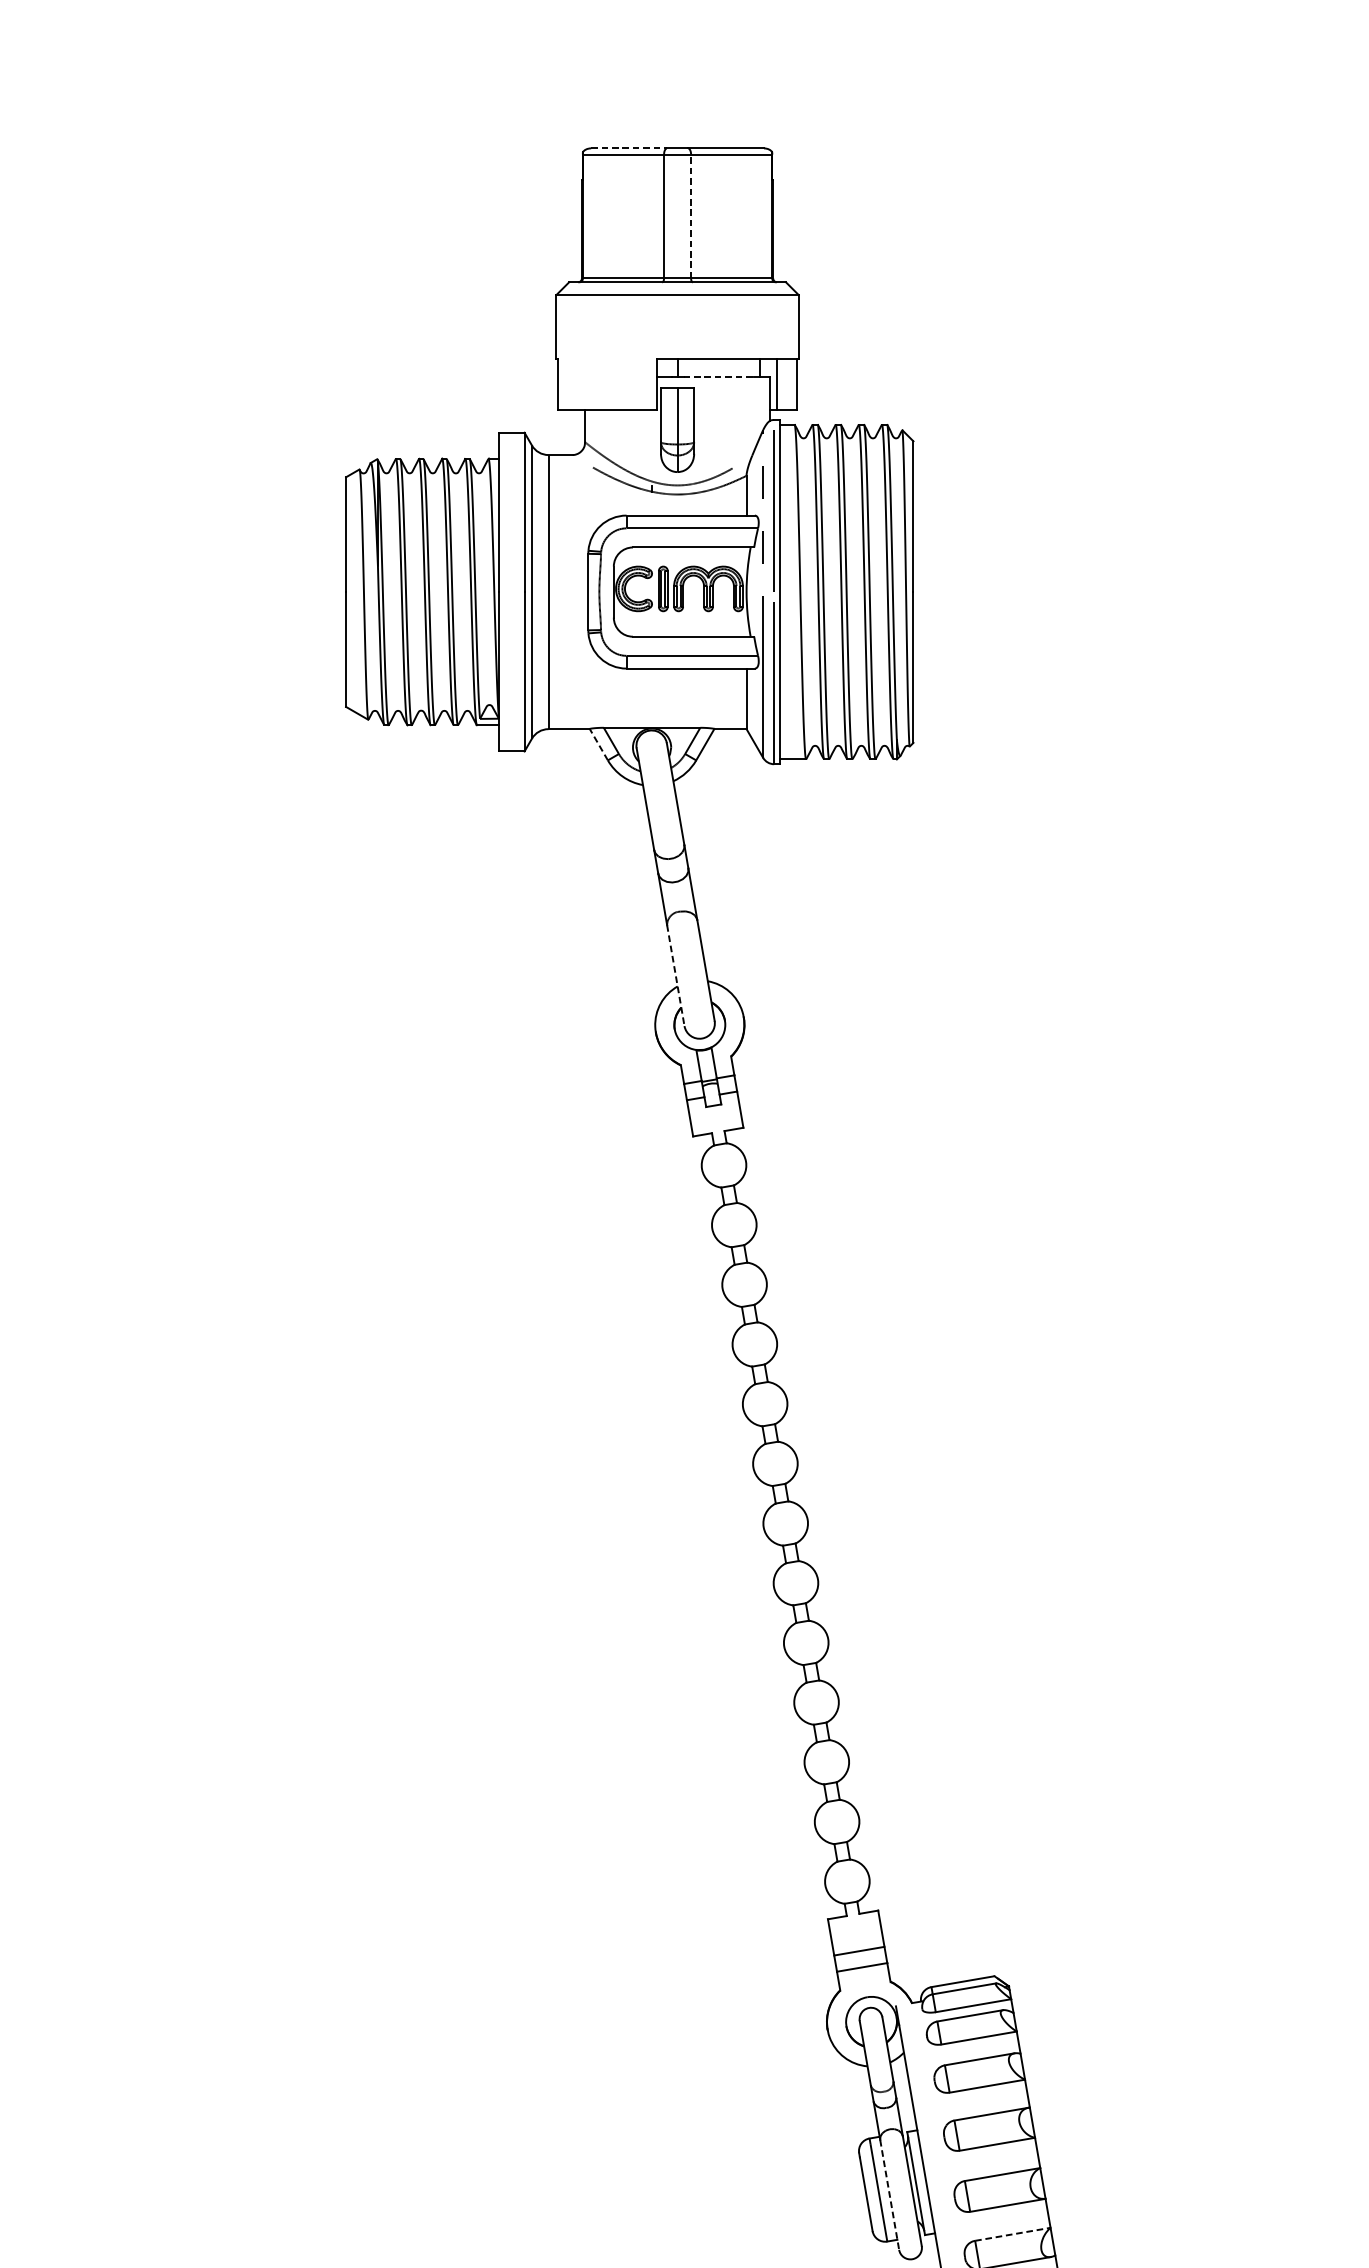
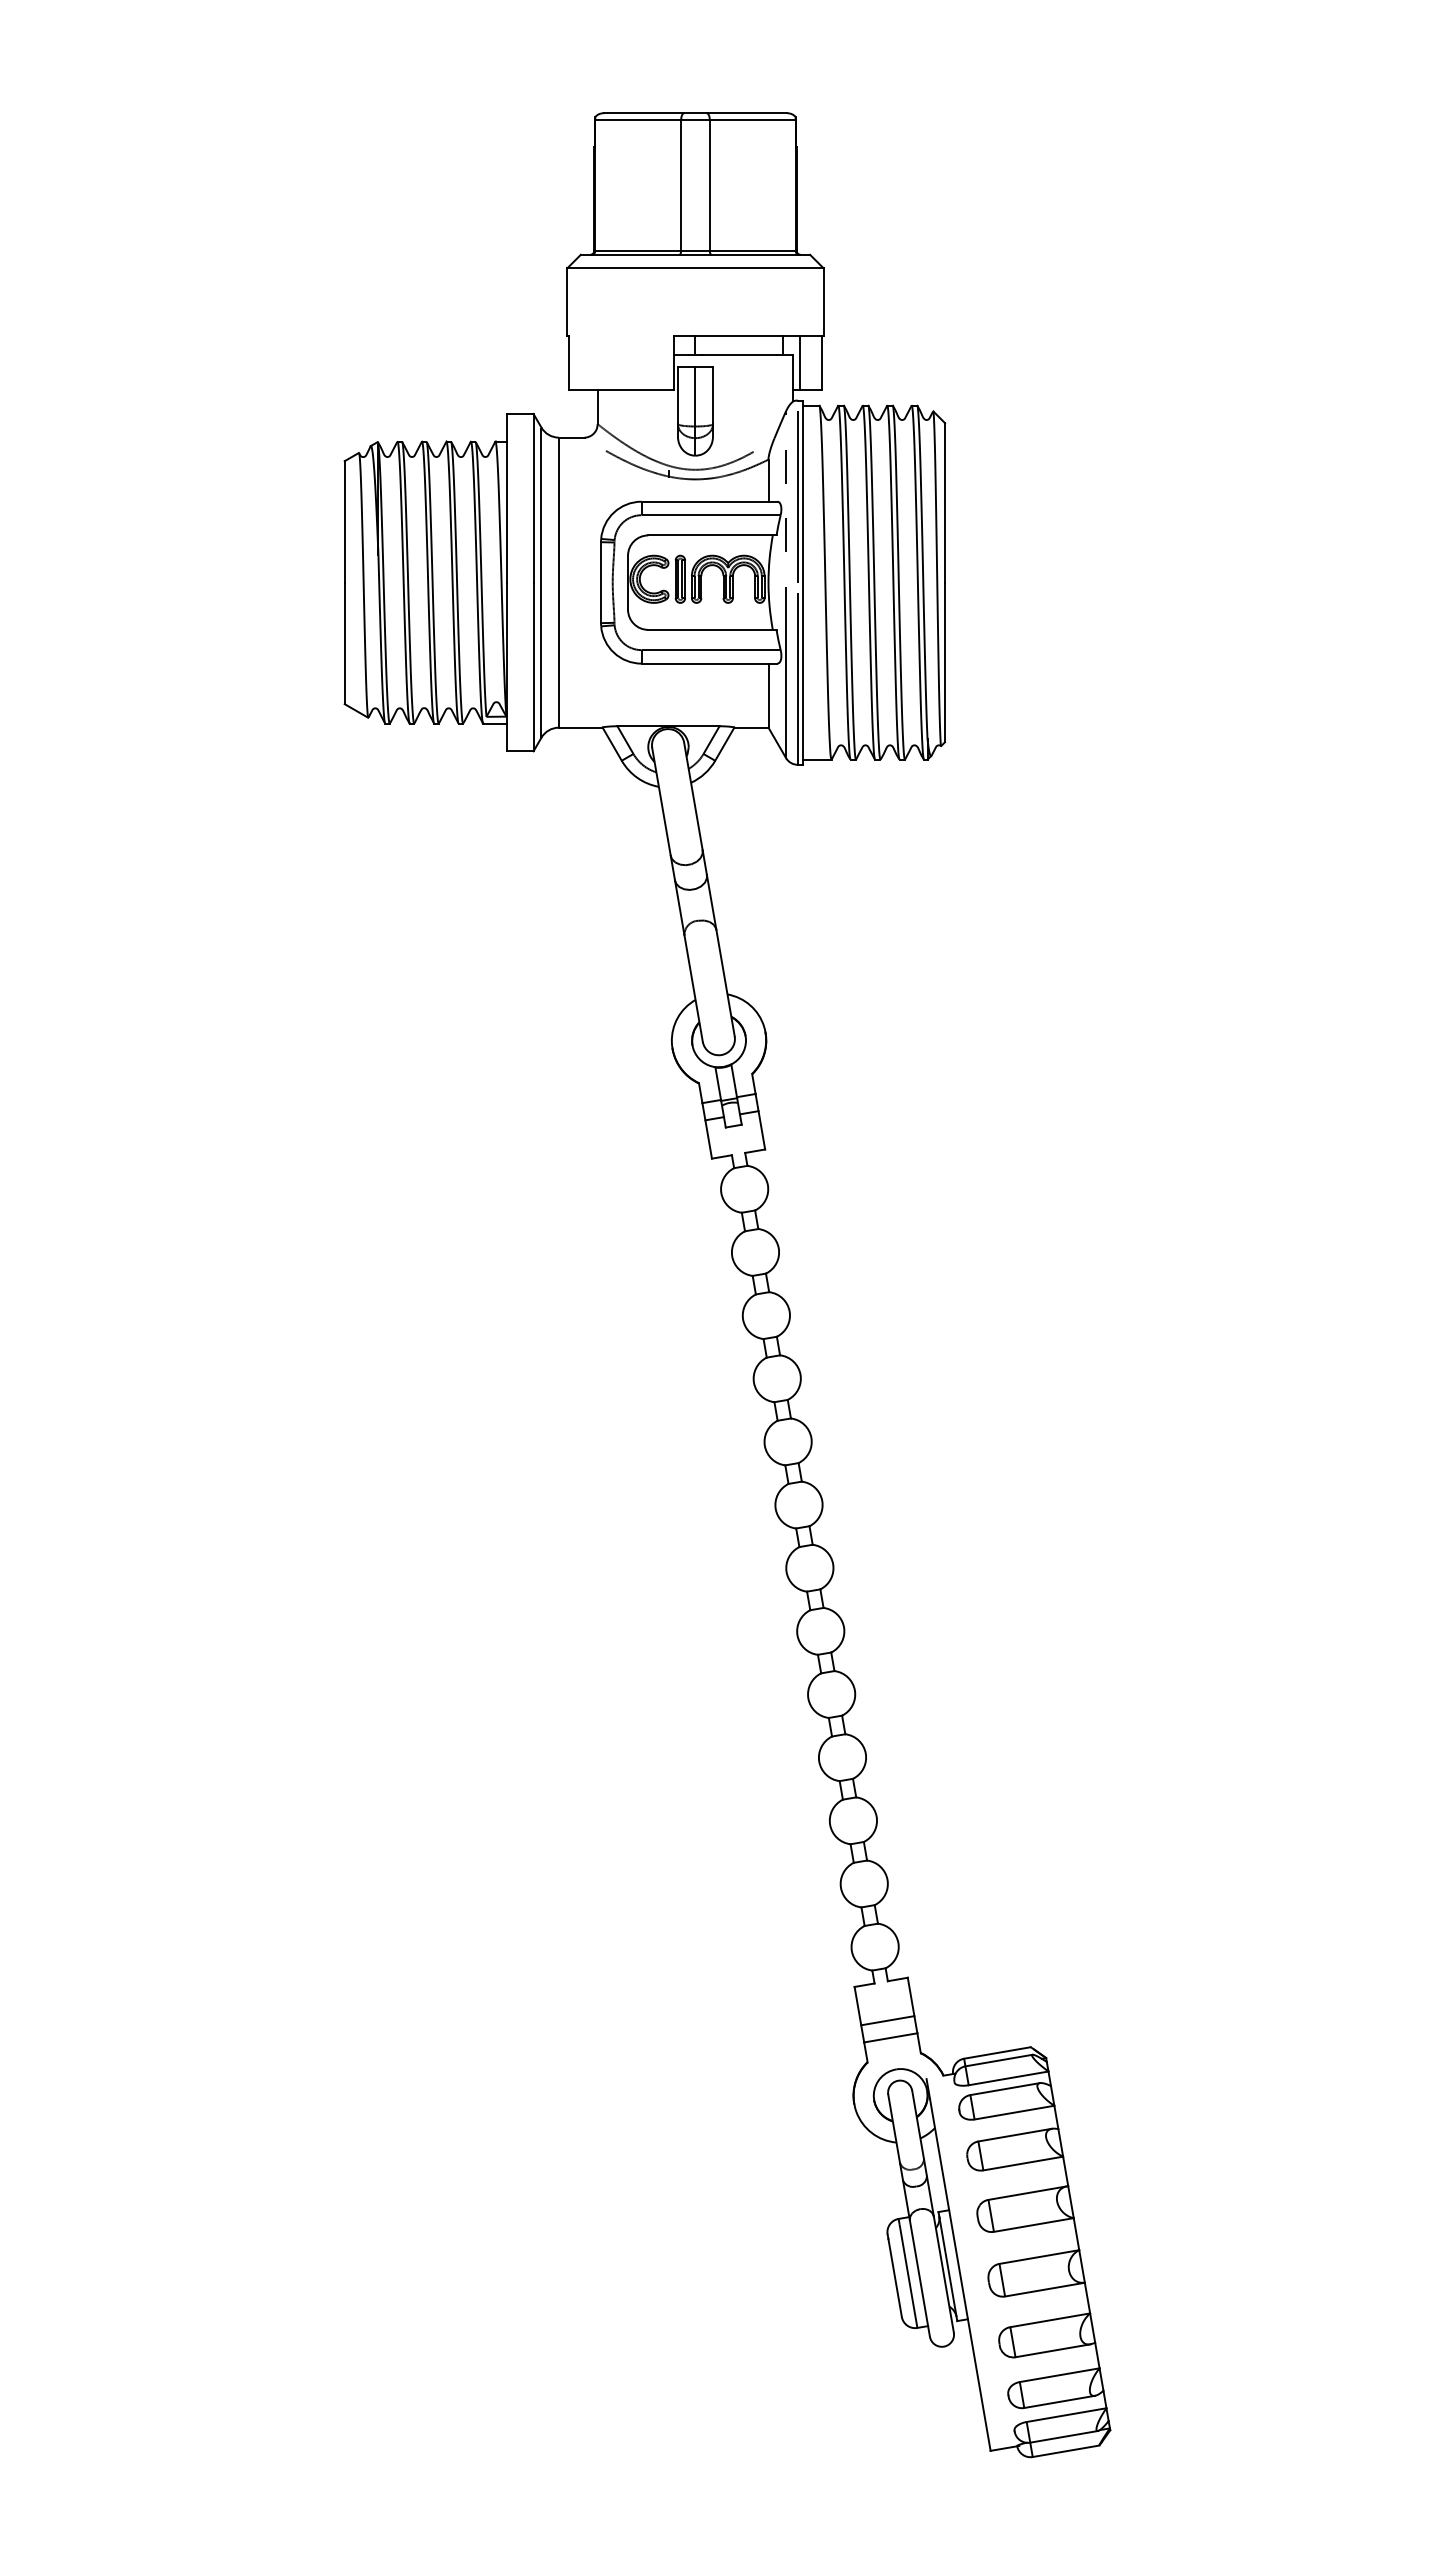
line: (629, 148) -> (644, 113), dashed -> solid
line: (690, 215) -> (709, 184), dashed -> solid
line: (719, 377) -> (739, 355), dashed -> solid
line: (598, 744) -> (611, 743), dashed -> solid
line: (675, 975) -> (693, 988), dashed -> solid
line: (889, 2194) -> (919, 2278), dashed -> solid
line: (1013, 2234) -> (1050, 2320), dashed -> solid

